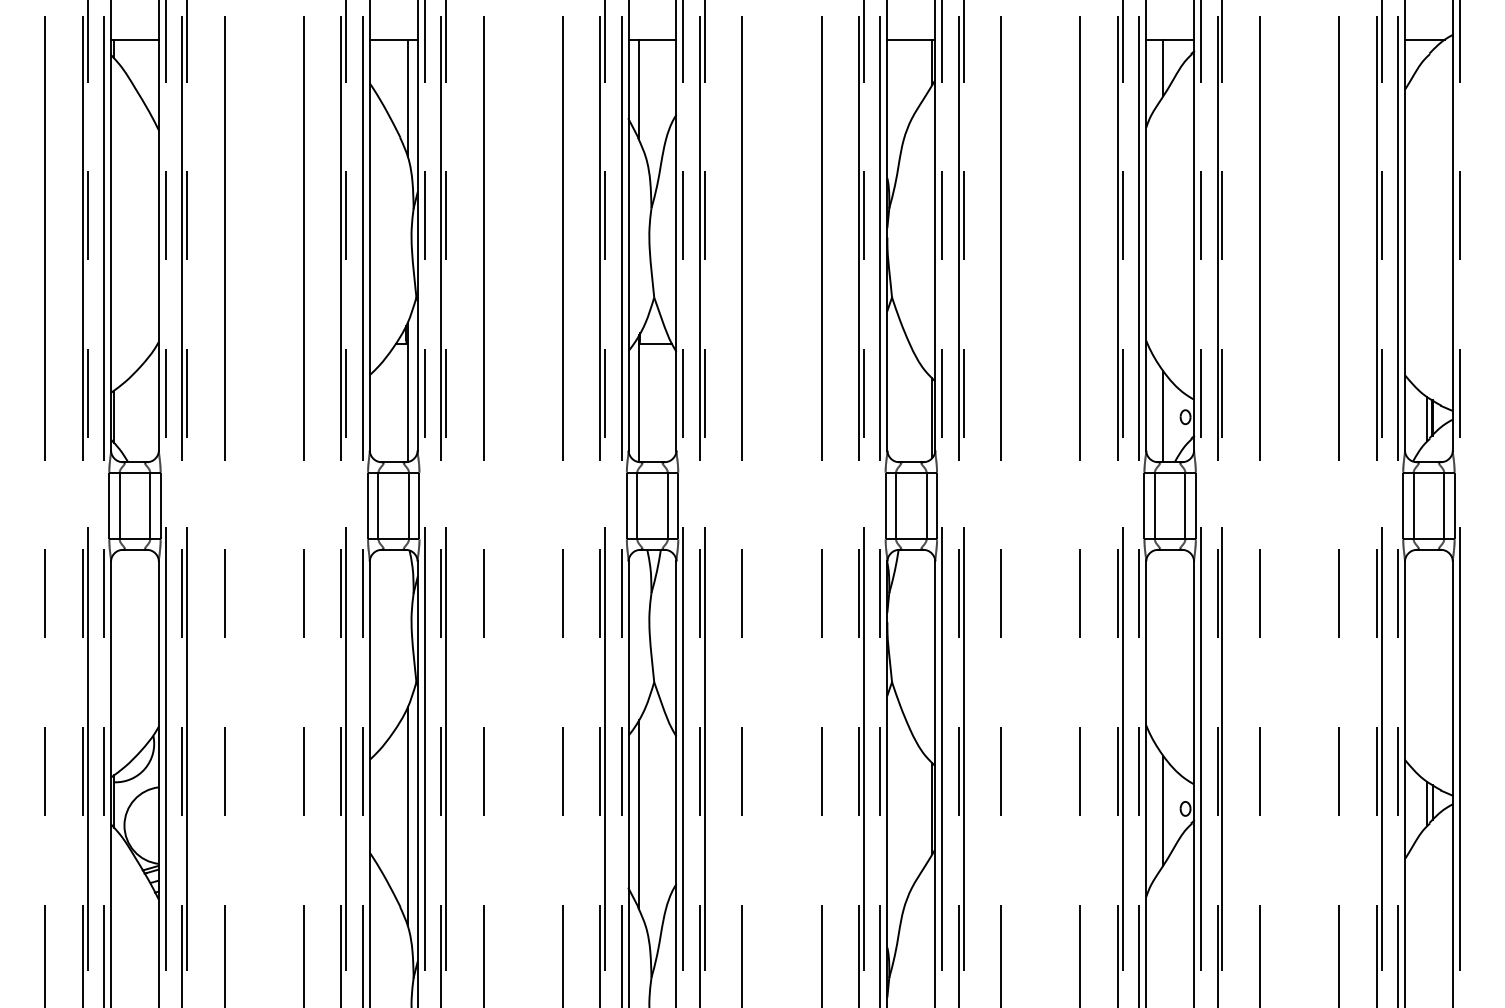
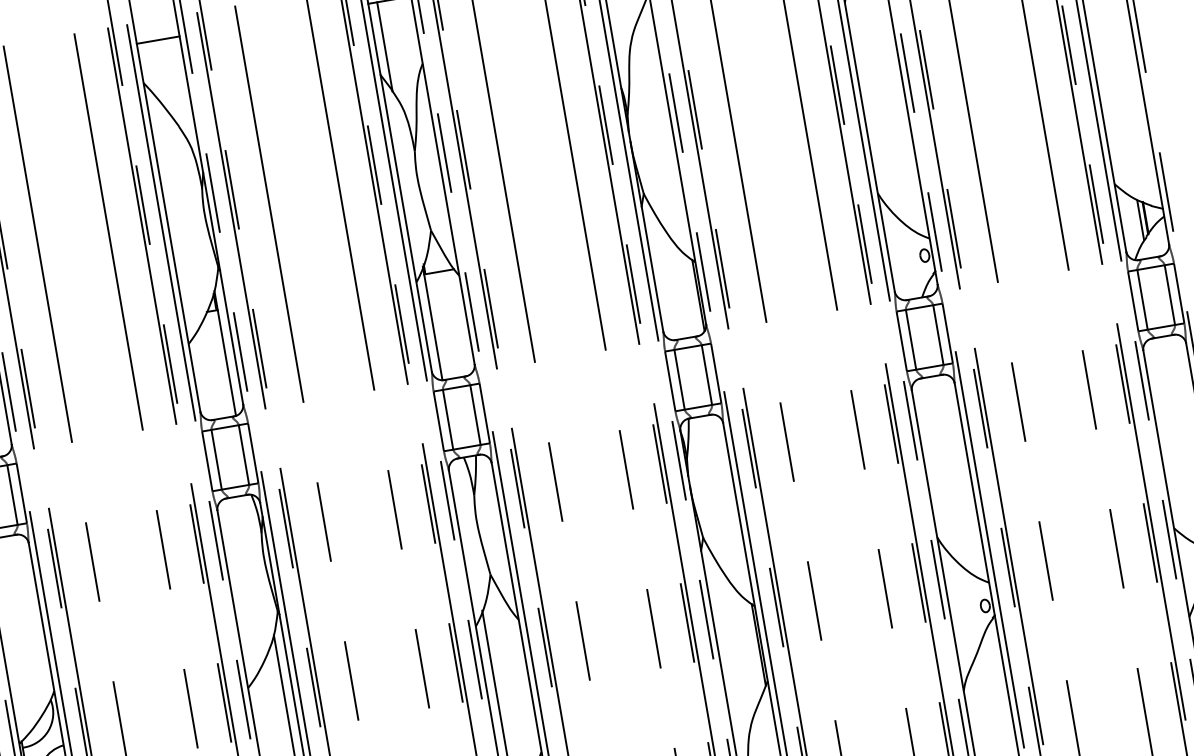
line: (407, 97) -> (179, 89), removed
line: (1163, 416) -> (904, 258), removed
line: (1163, 810) -> (965, 610), removed

